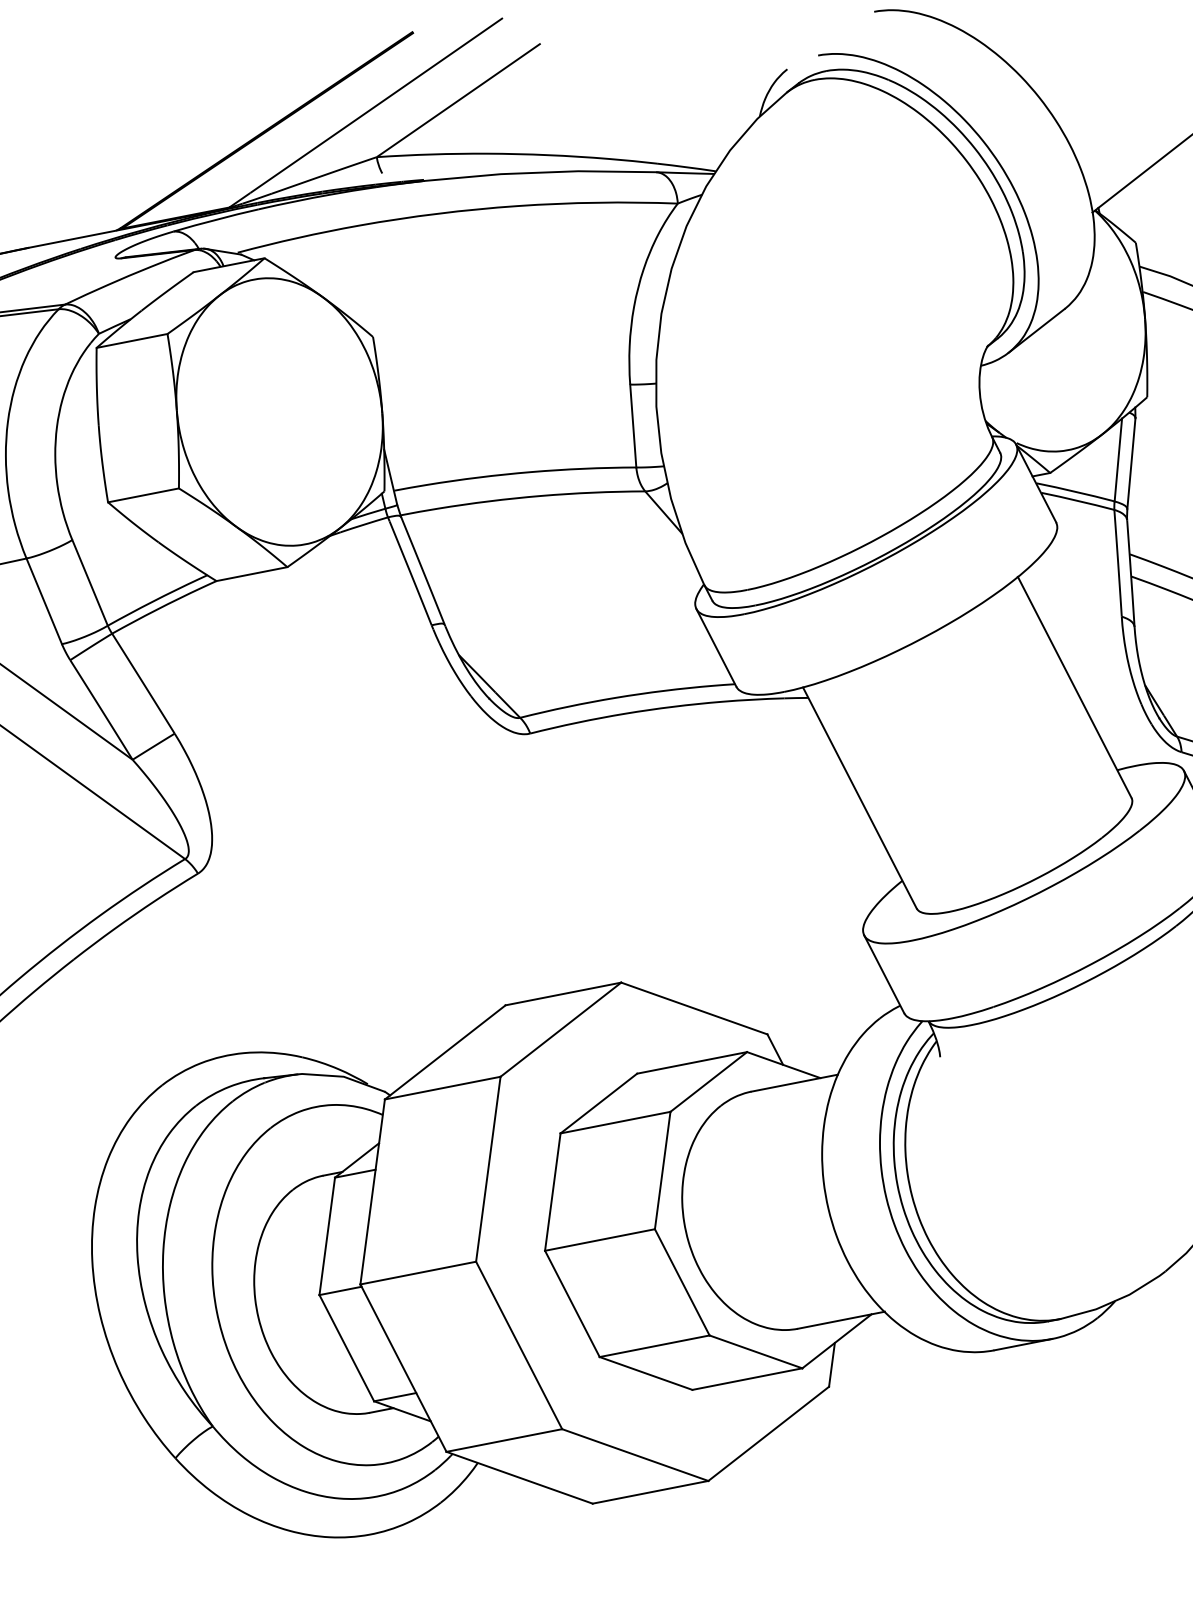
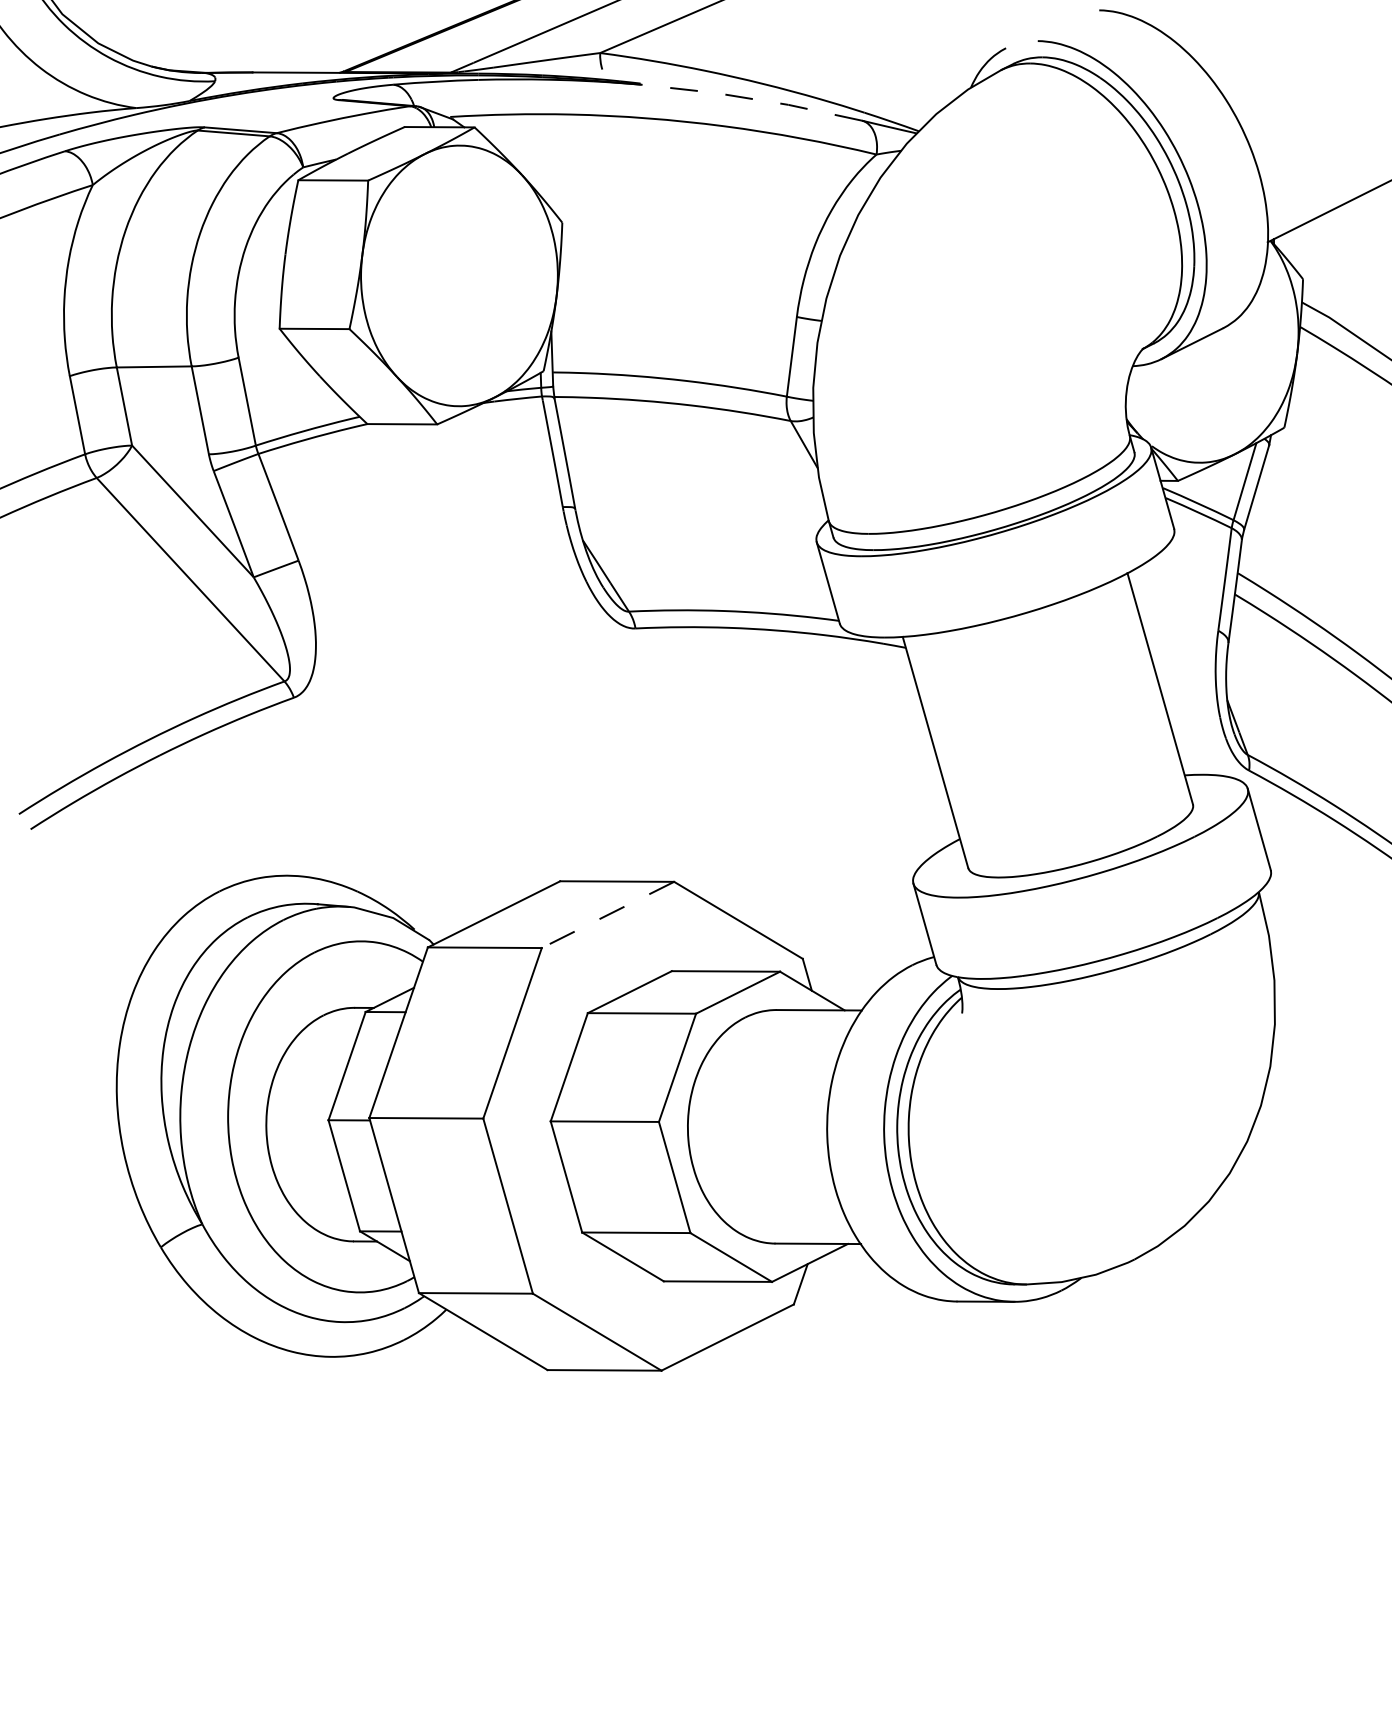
line: (540, 172) -> (752, 98), solid -> dashed
line: (560, 1029) -> (607, 914), solid -> dashed

